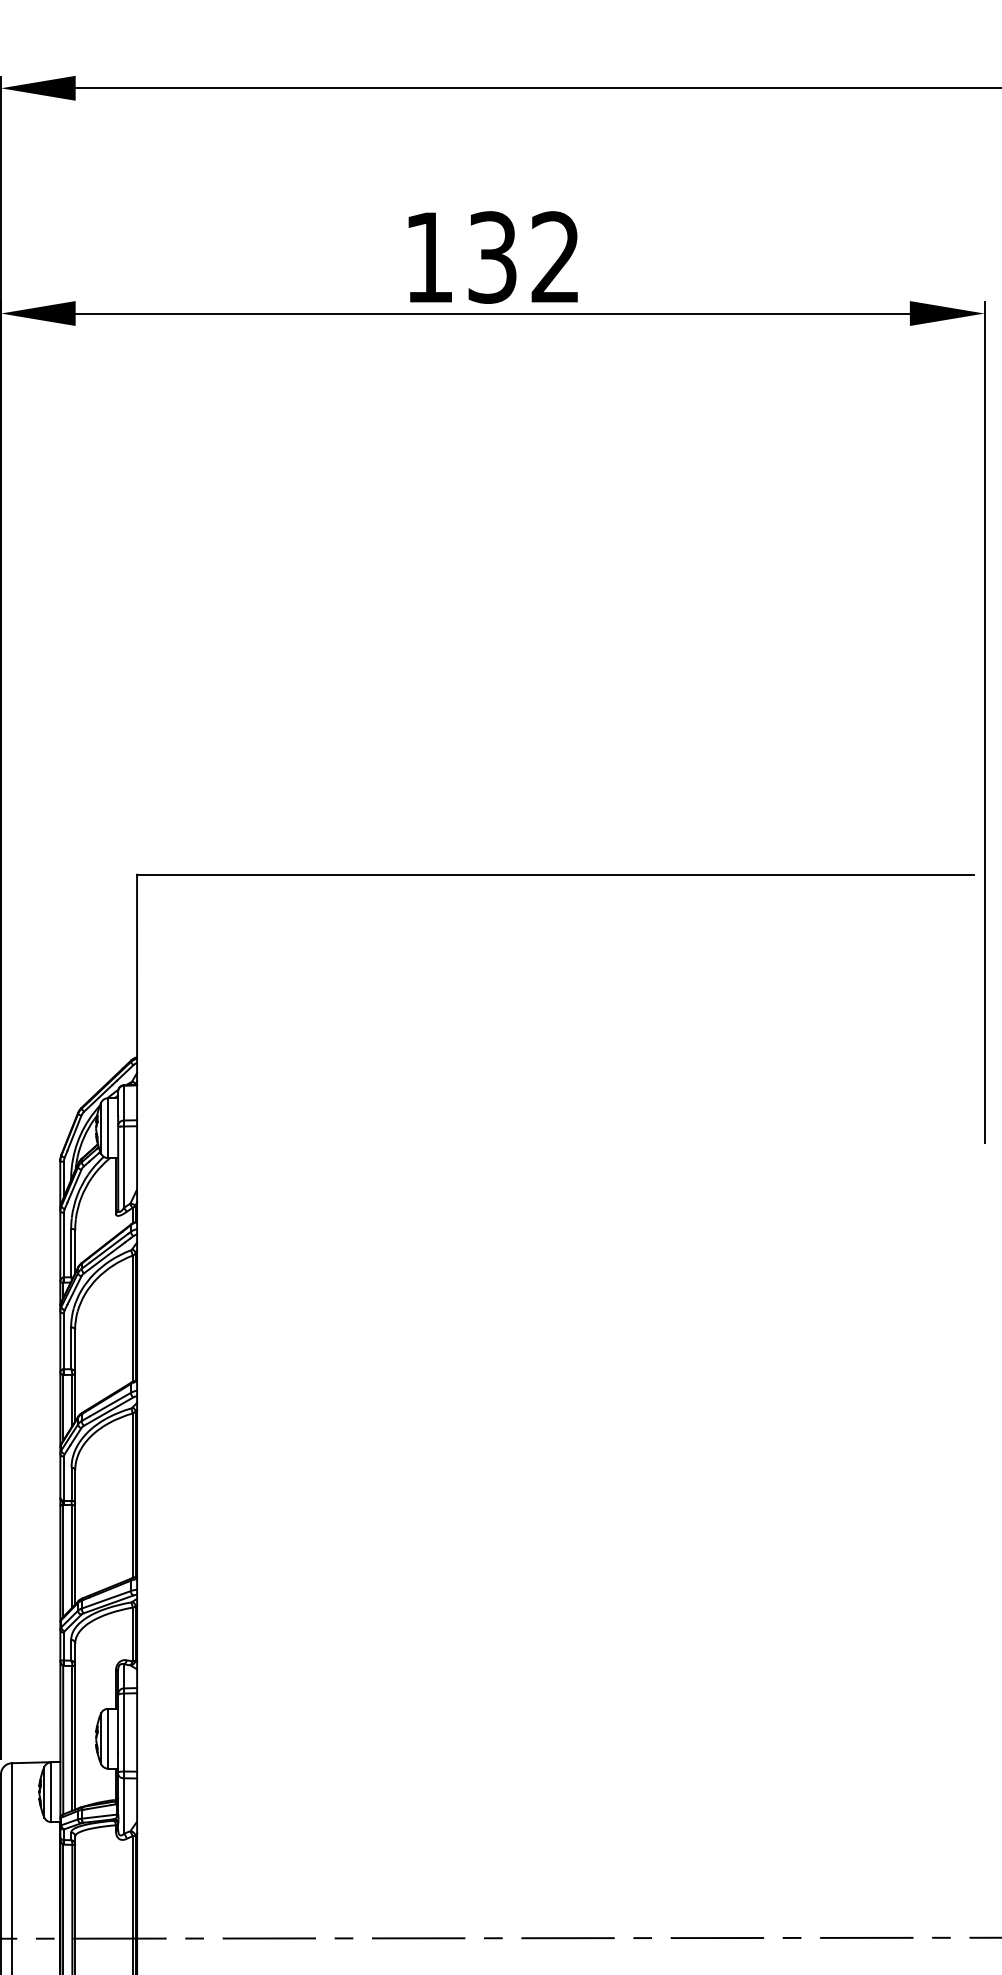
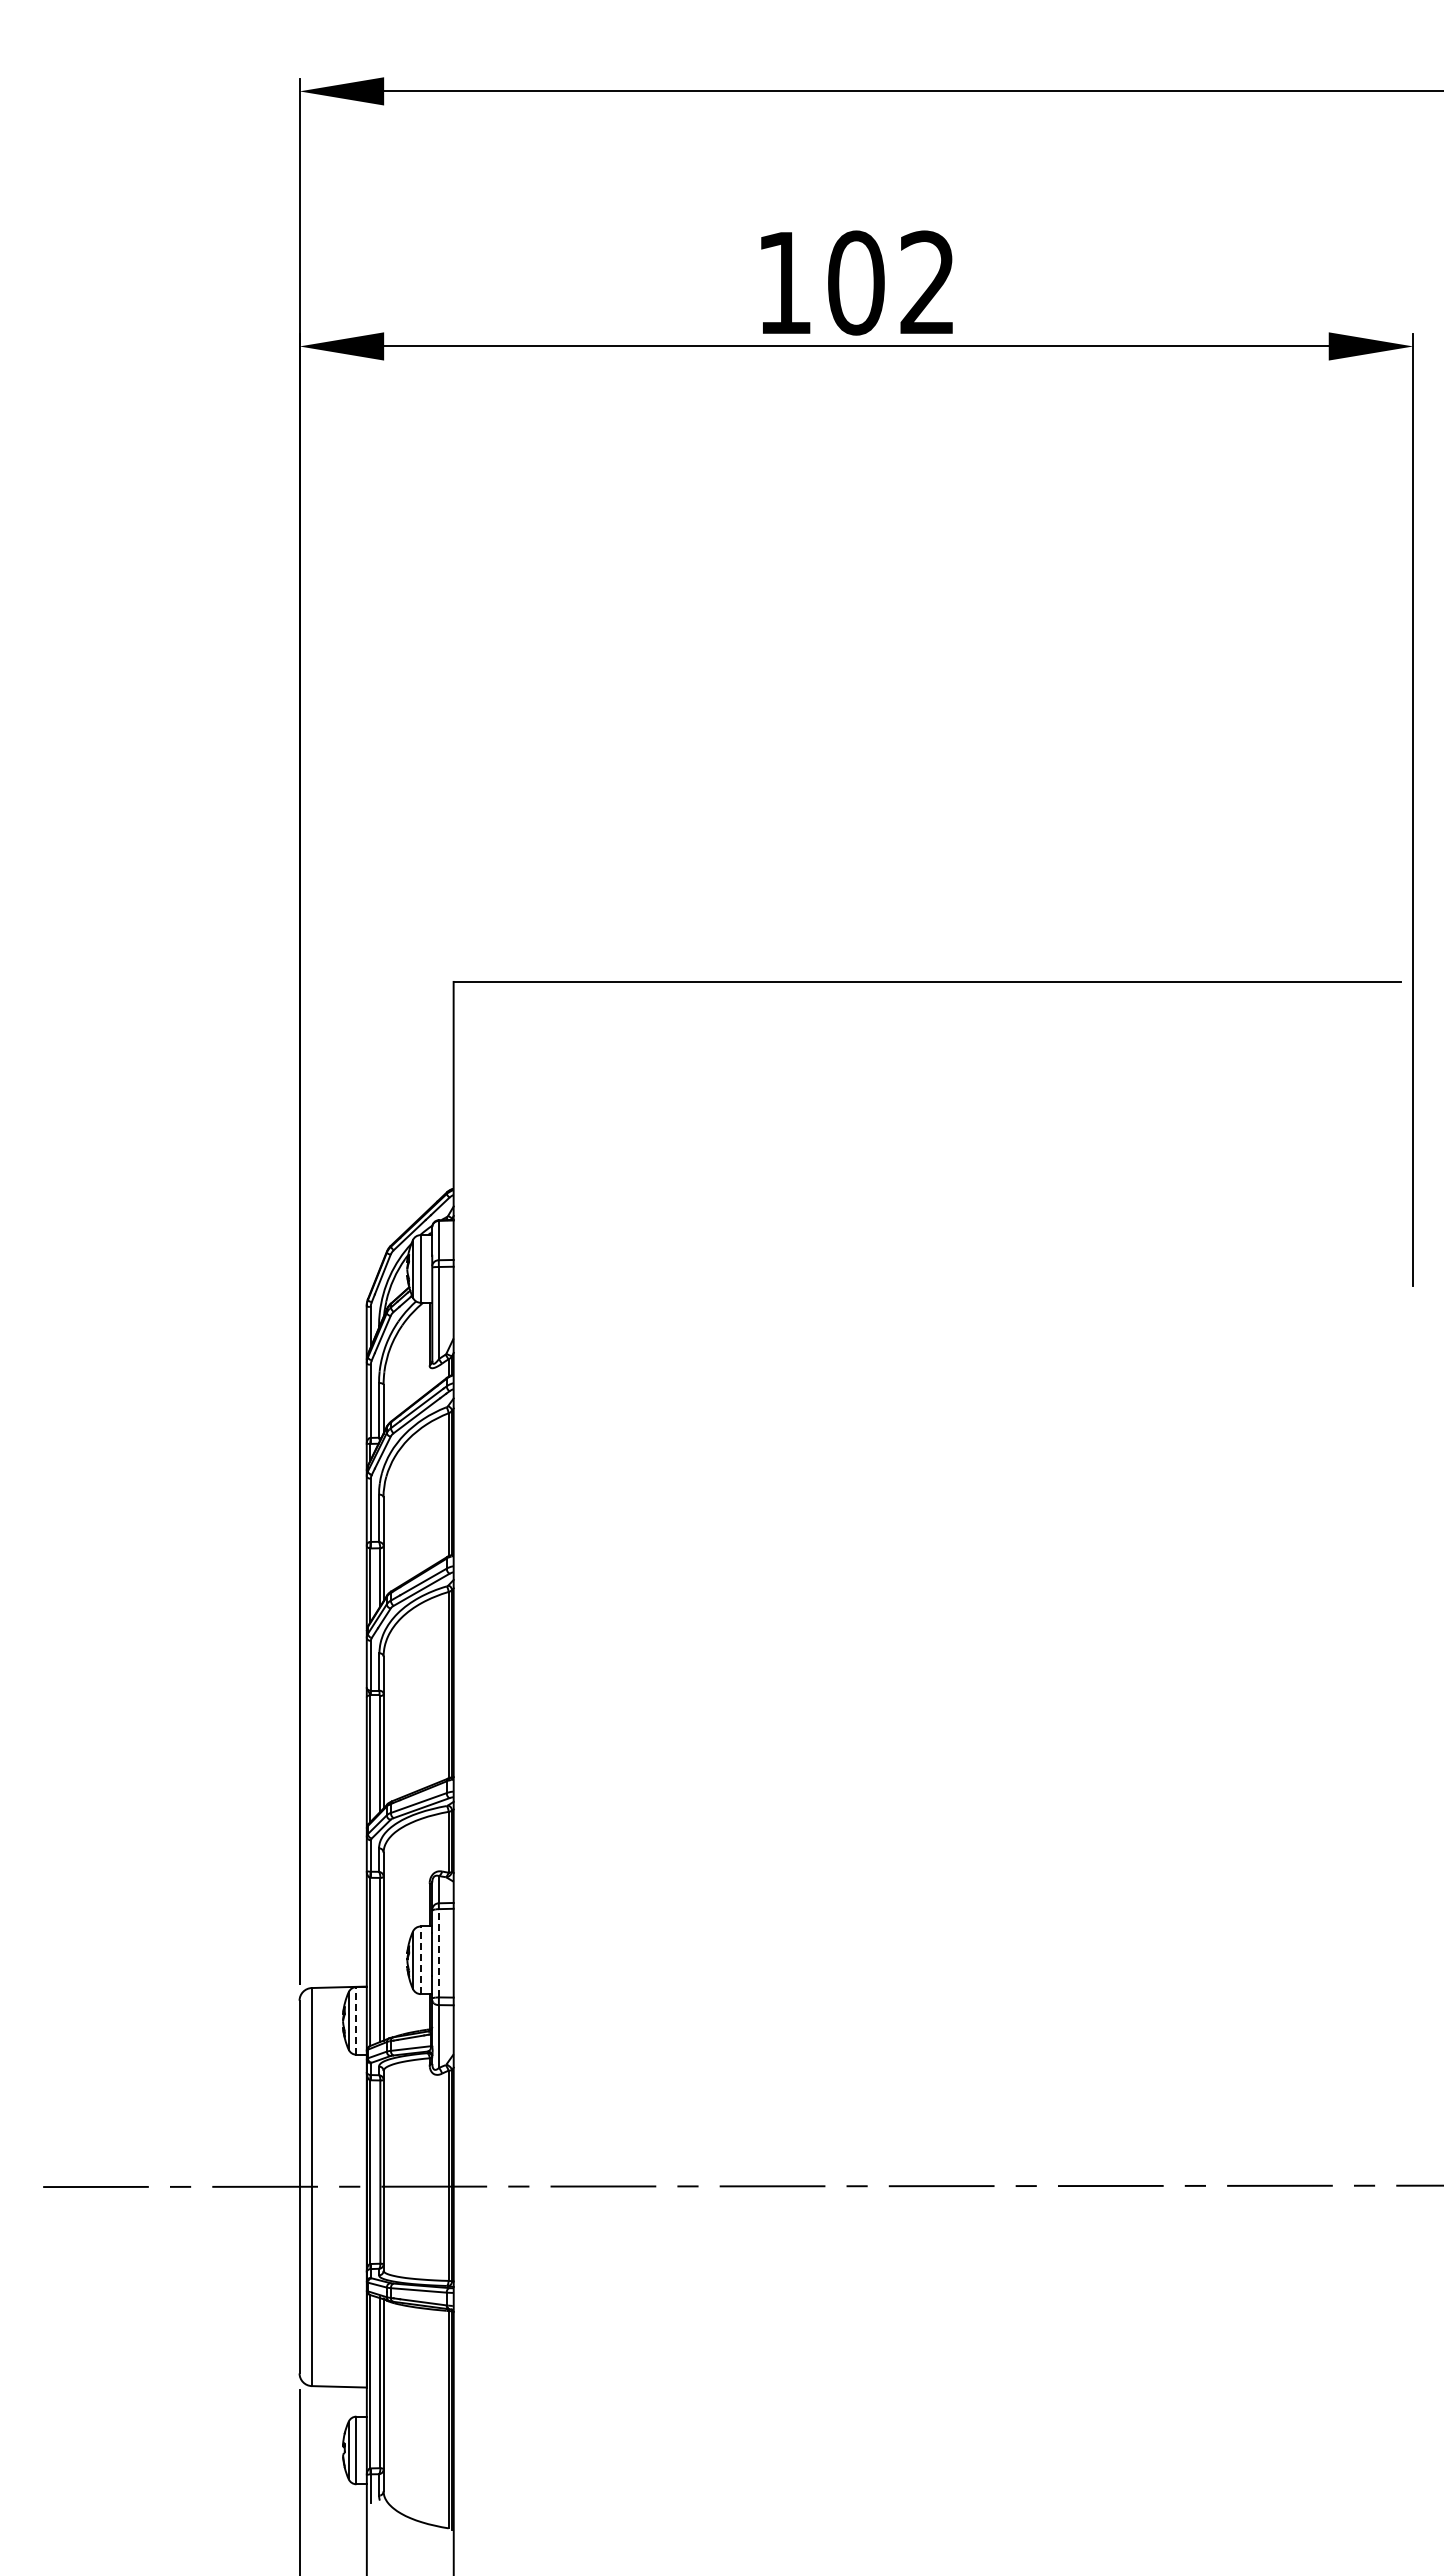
text: (492, 257) -> (856, 282), 132 -> 102
line: (123, 1731) -> (438, 1952), solid -> dashed
line: (107, 1738) -> (420, 1960), solid -> dashed
line: (51, 1791) -> (356, 2020), solid -> dashed

